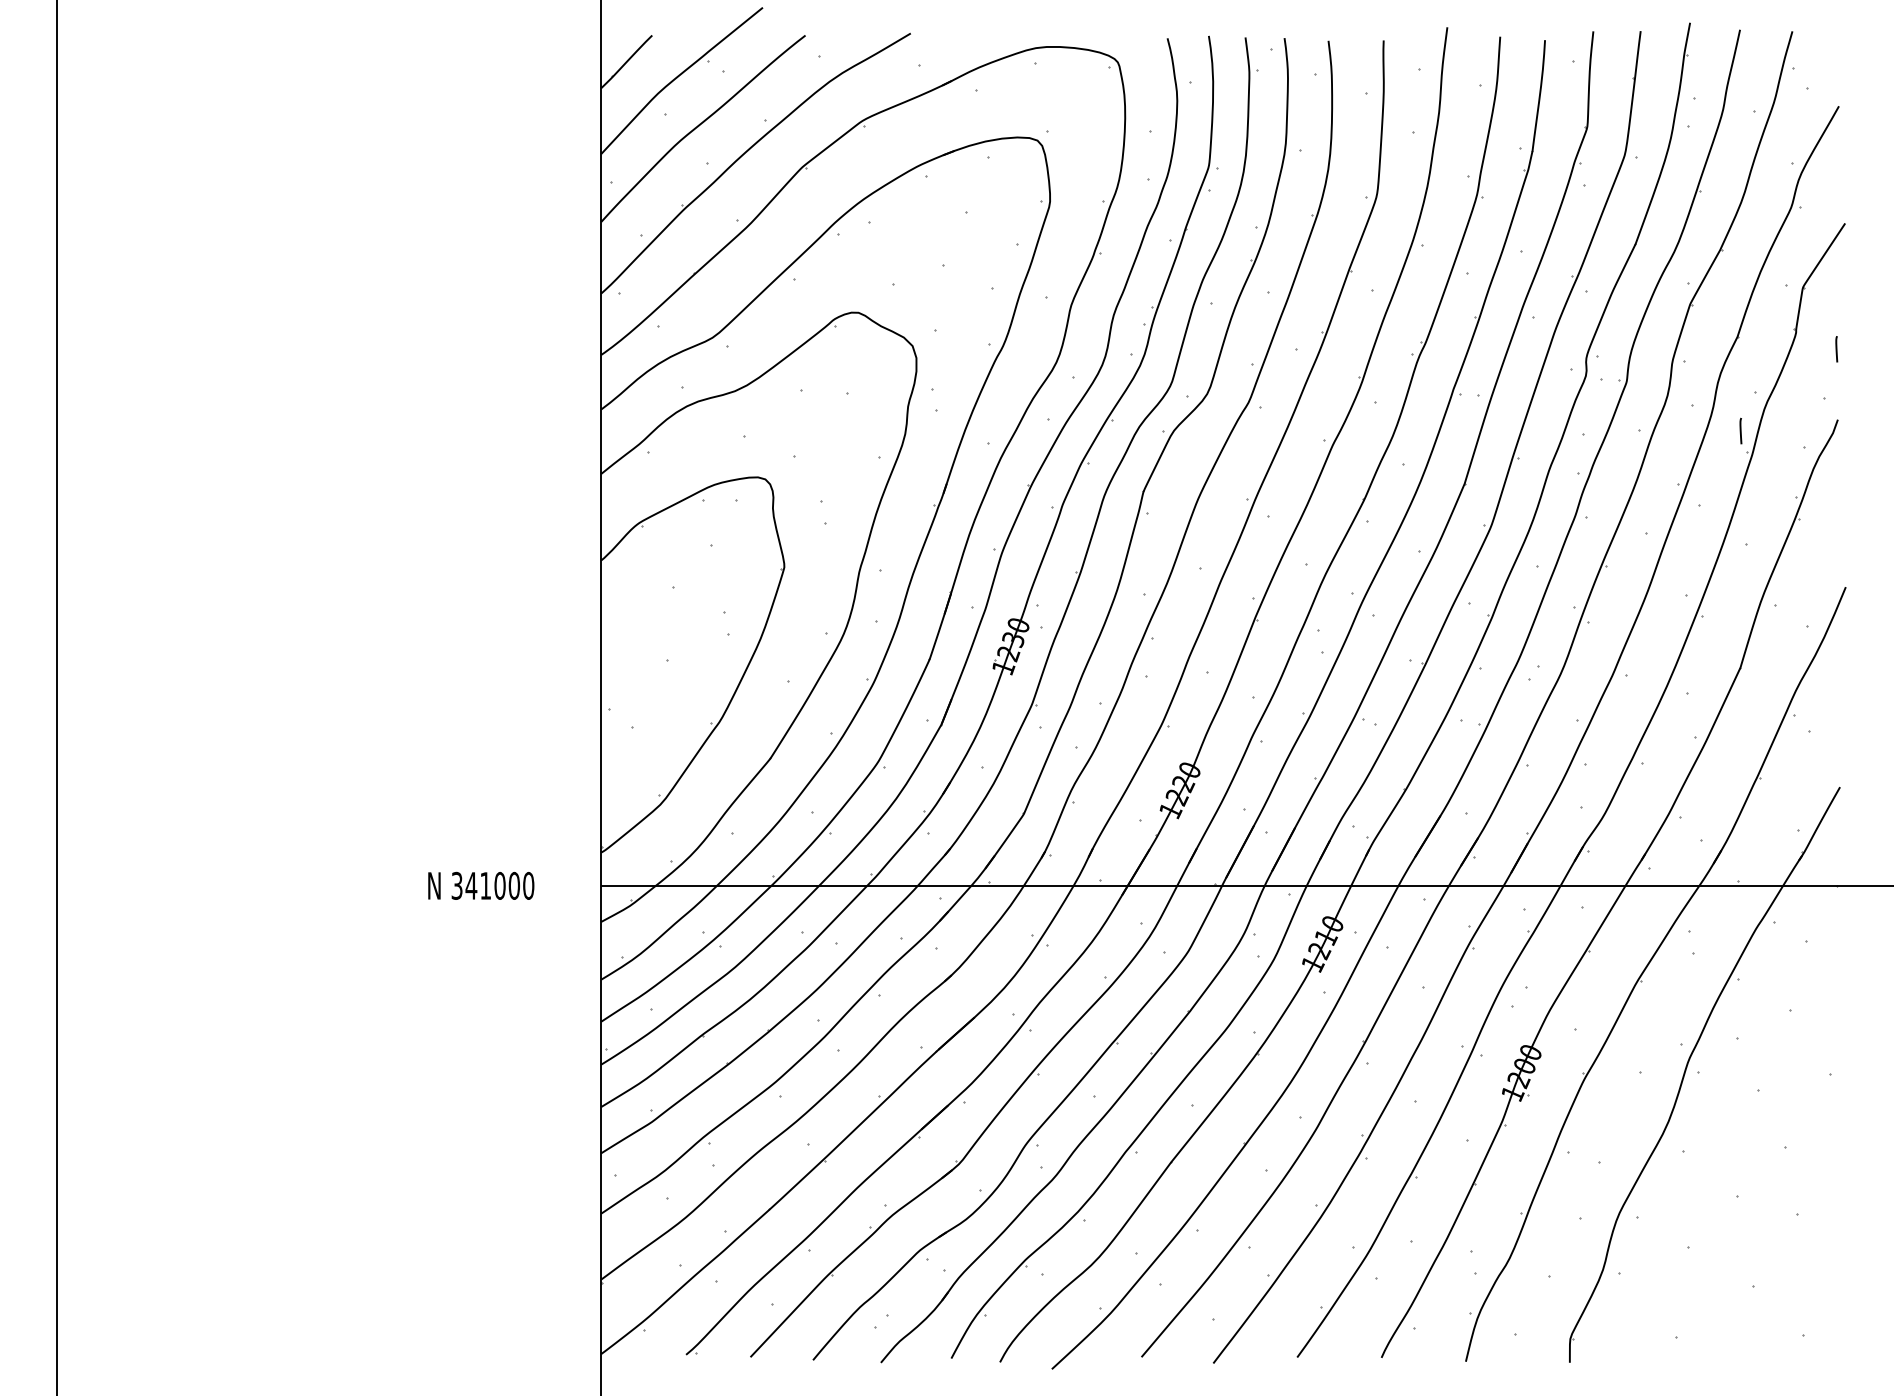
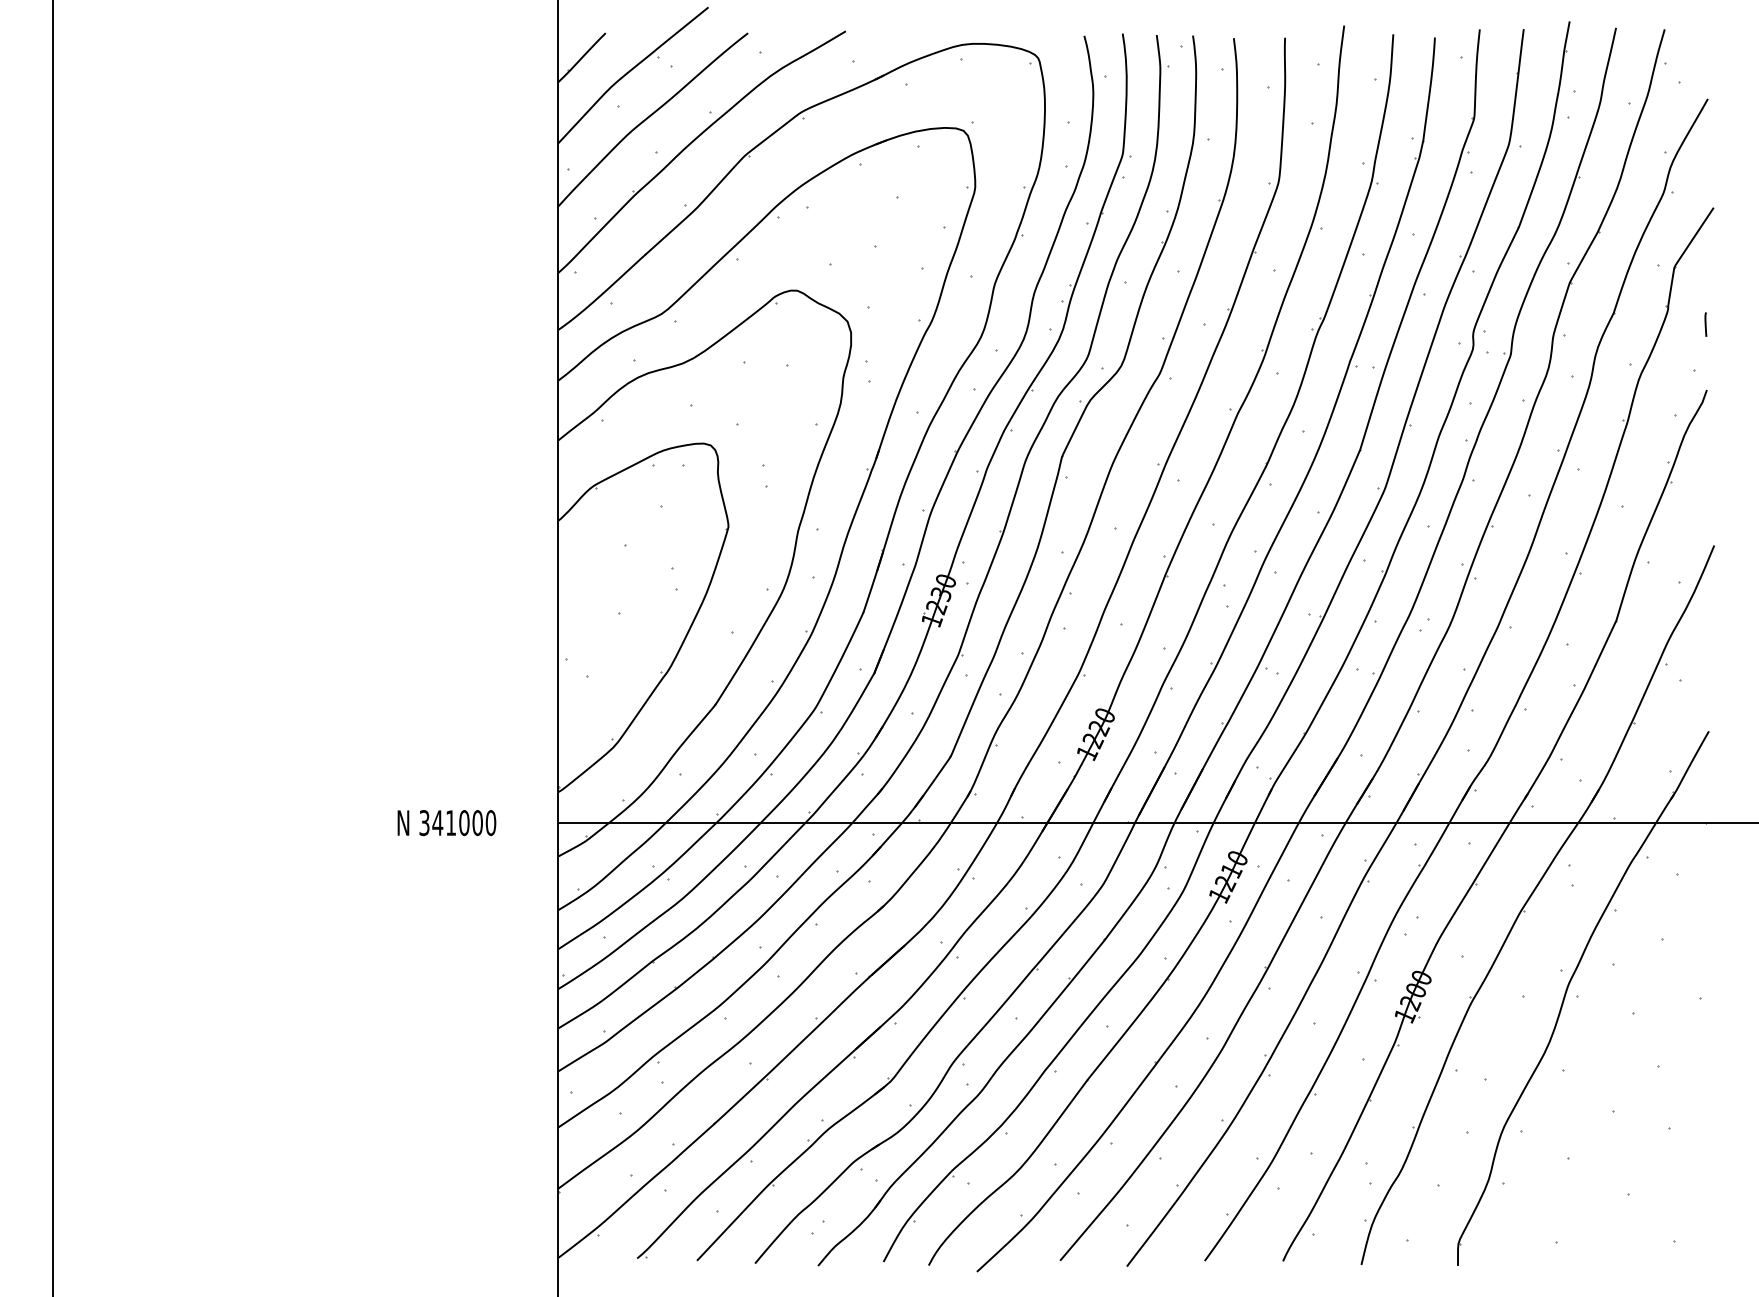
line: (1740, 430) -> (1616, 400), removed

